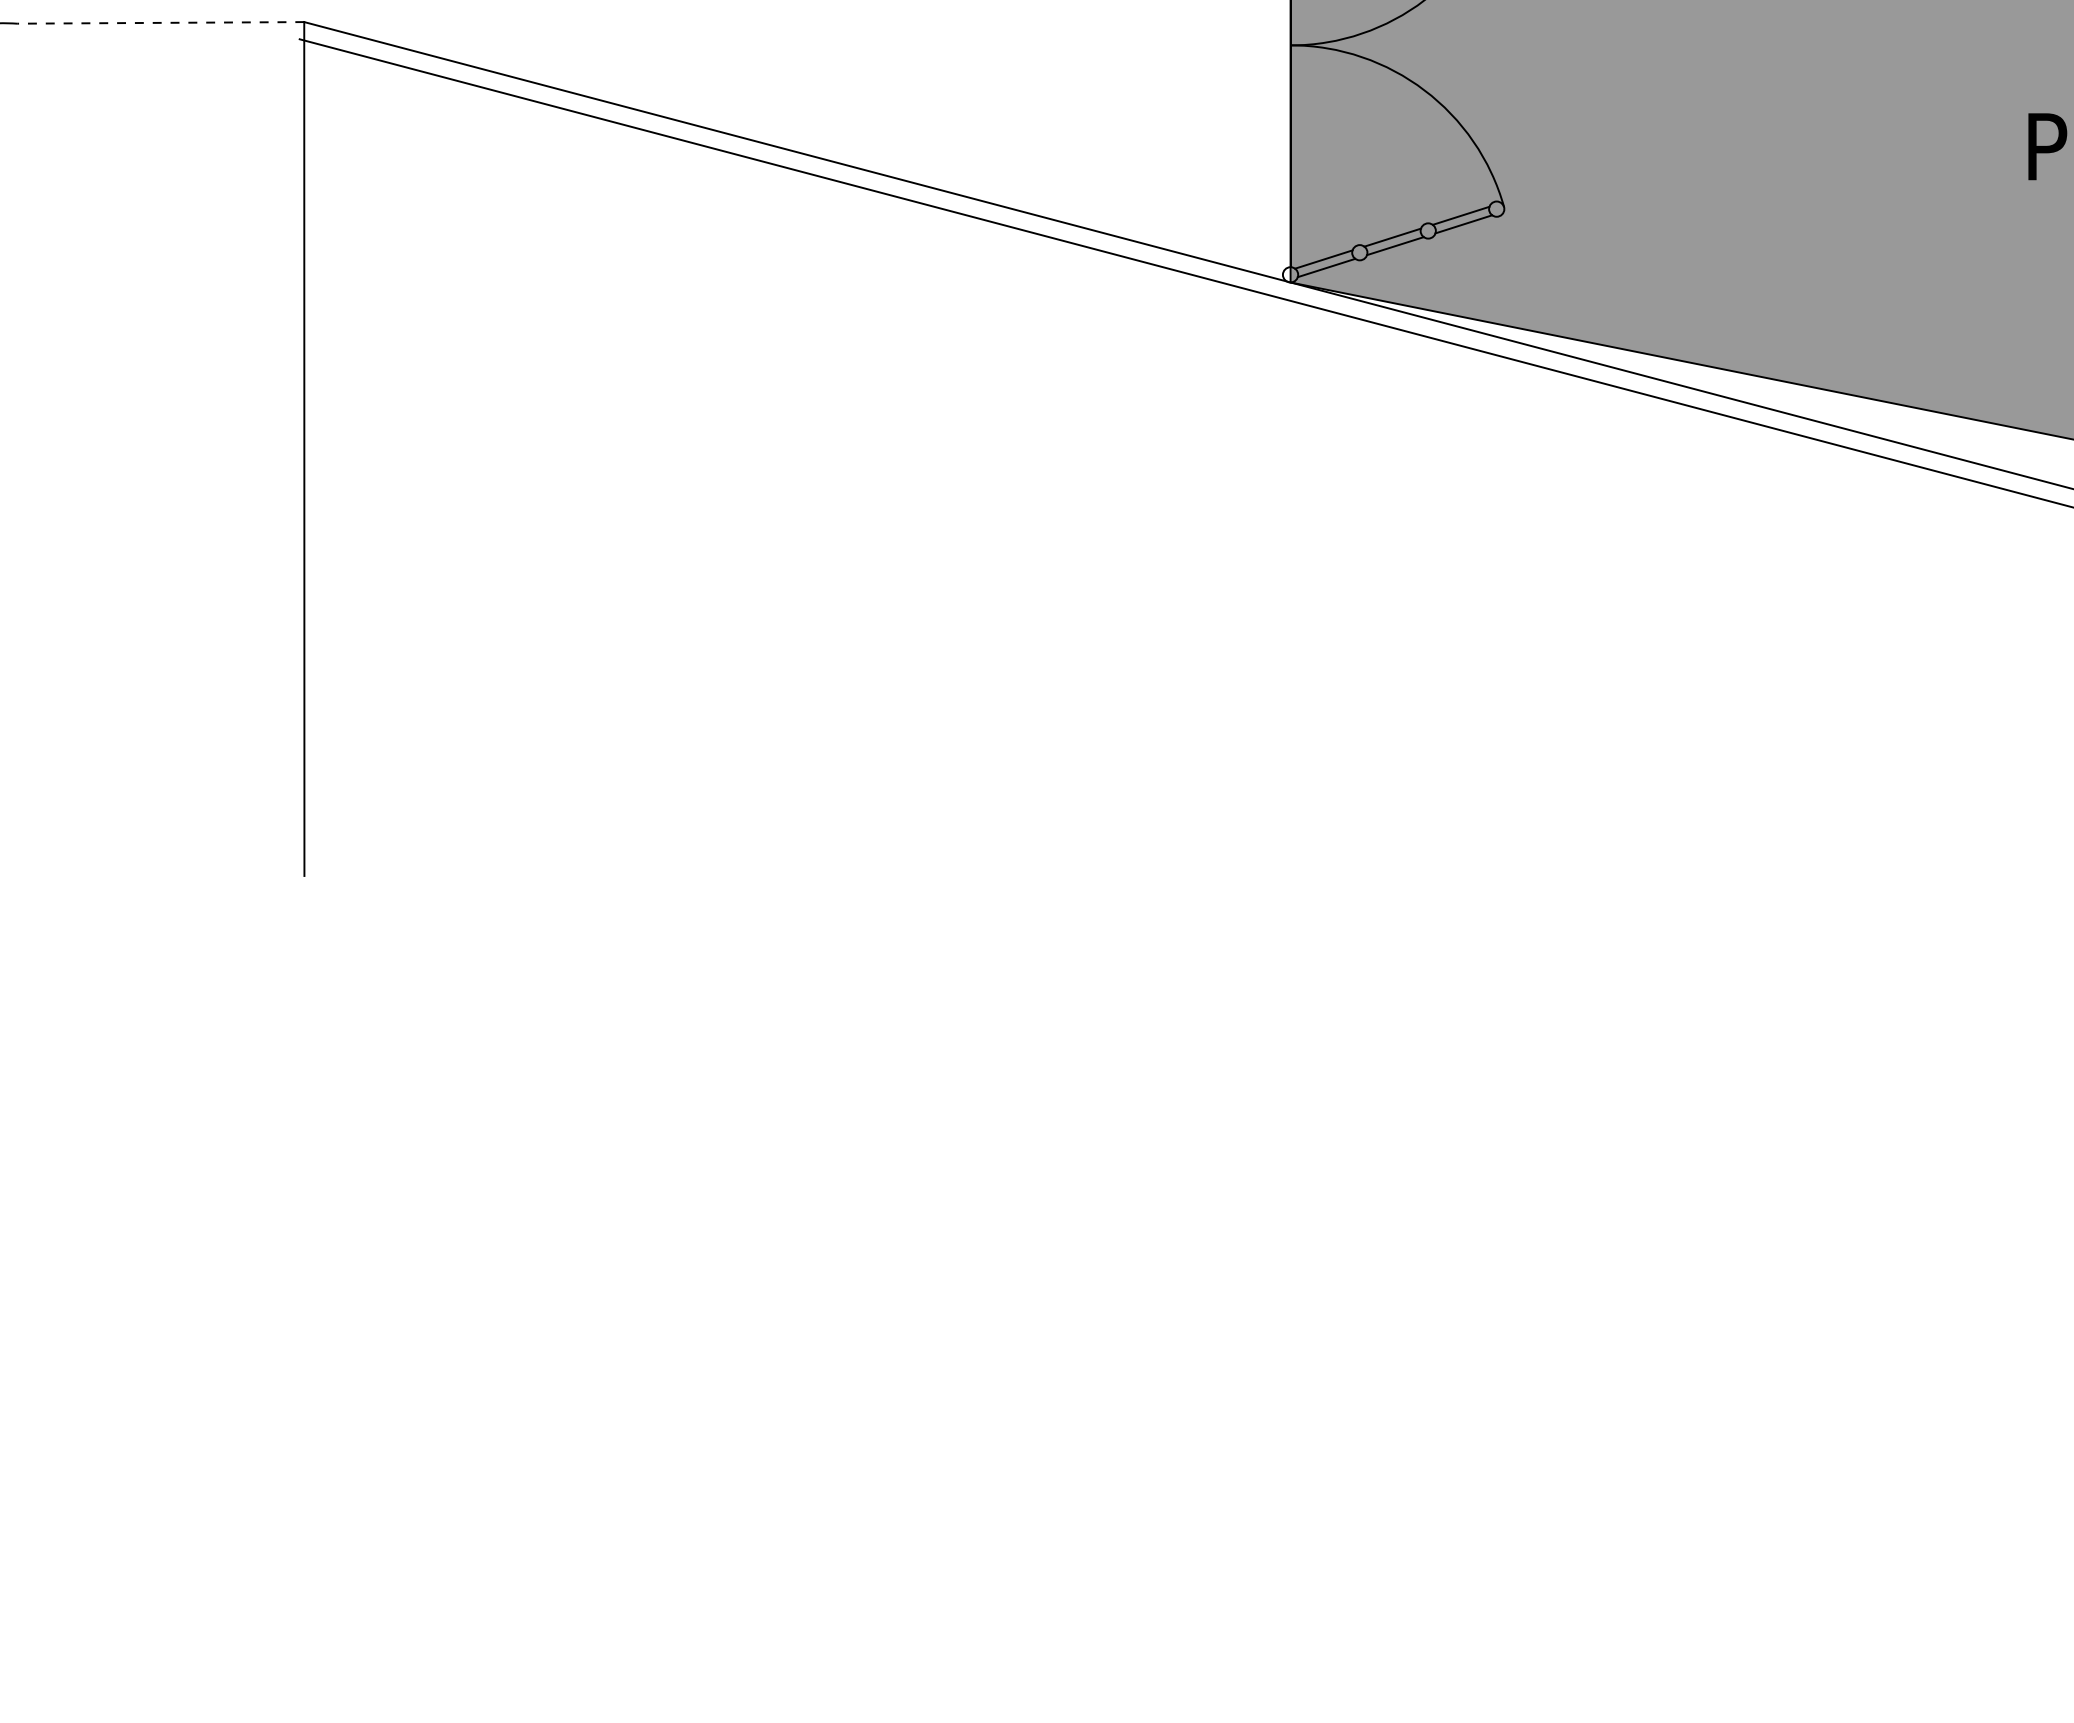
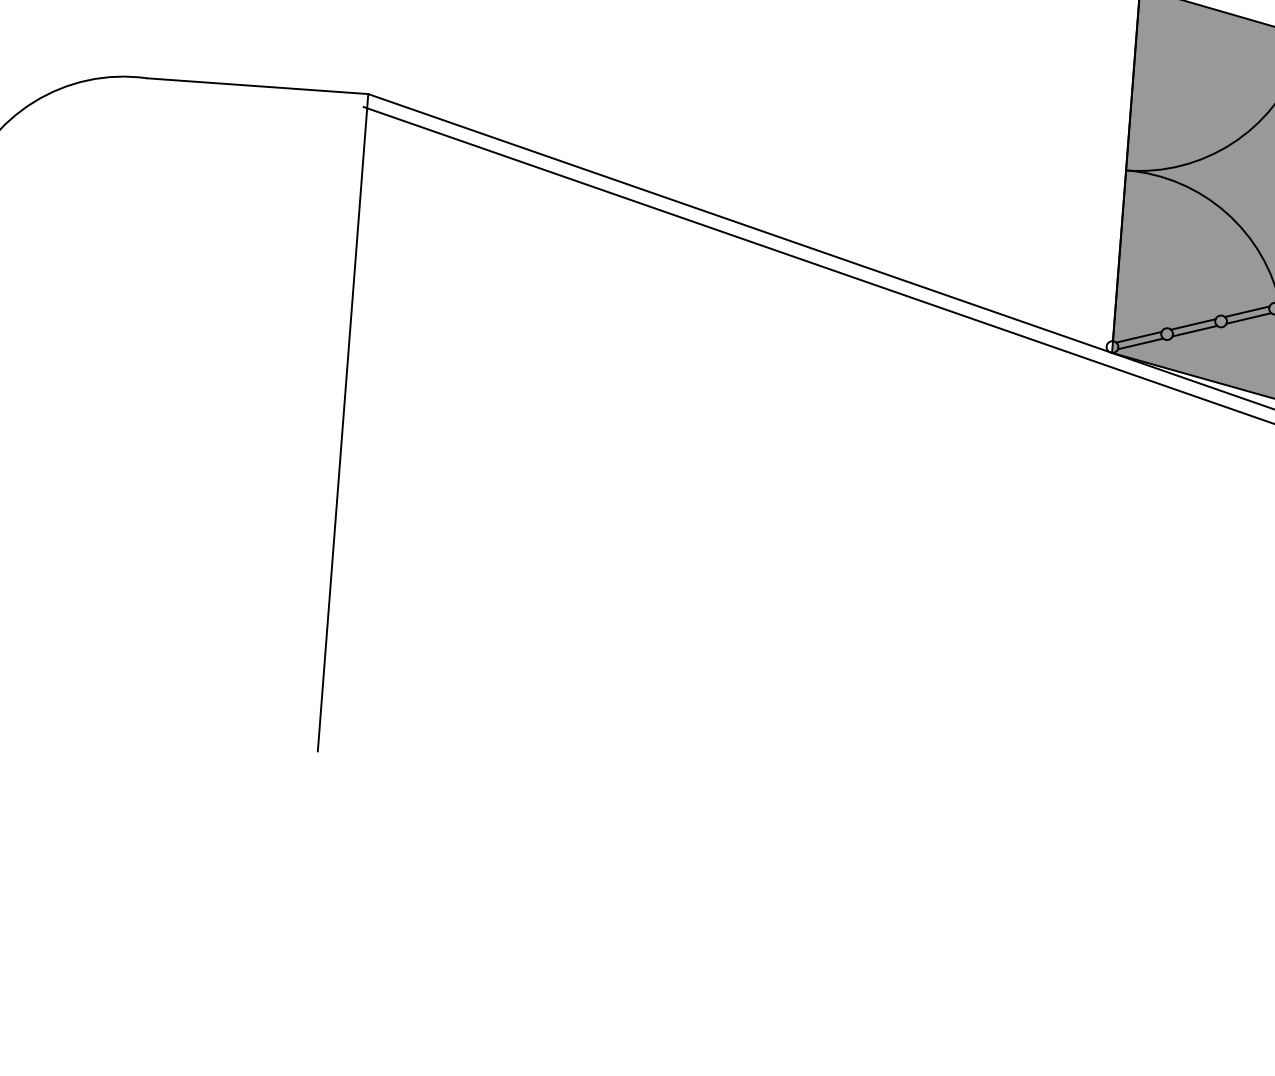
line: (160, 22) -> (257, 85), dashed -> solid

